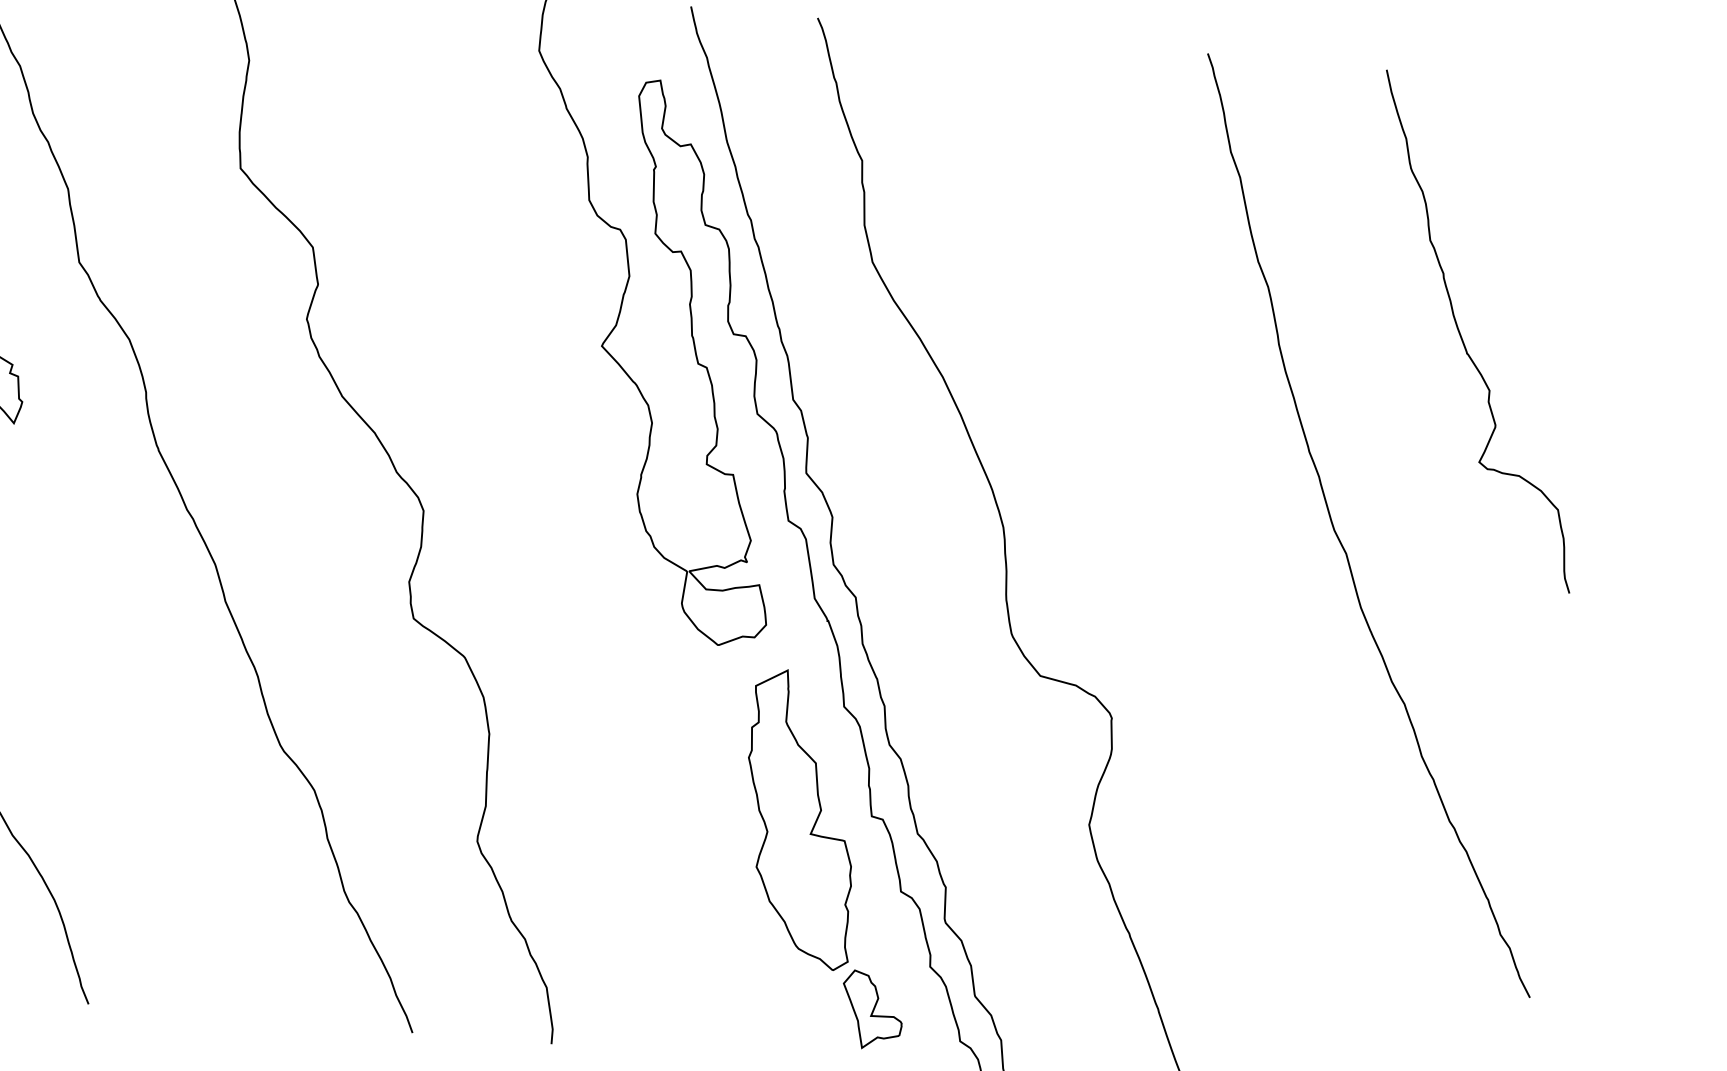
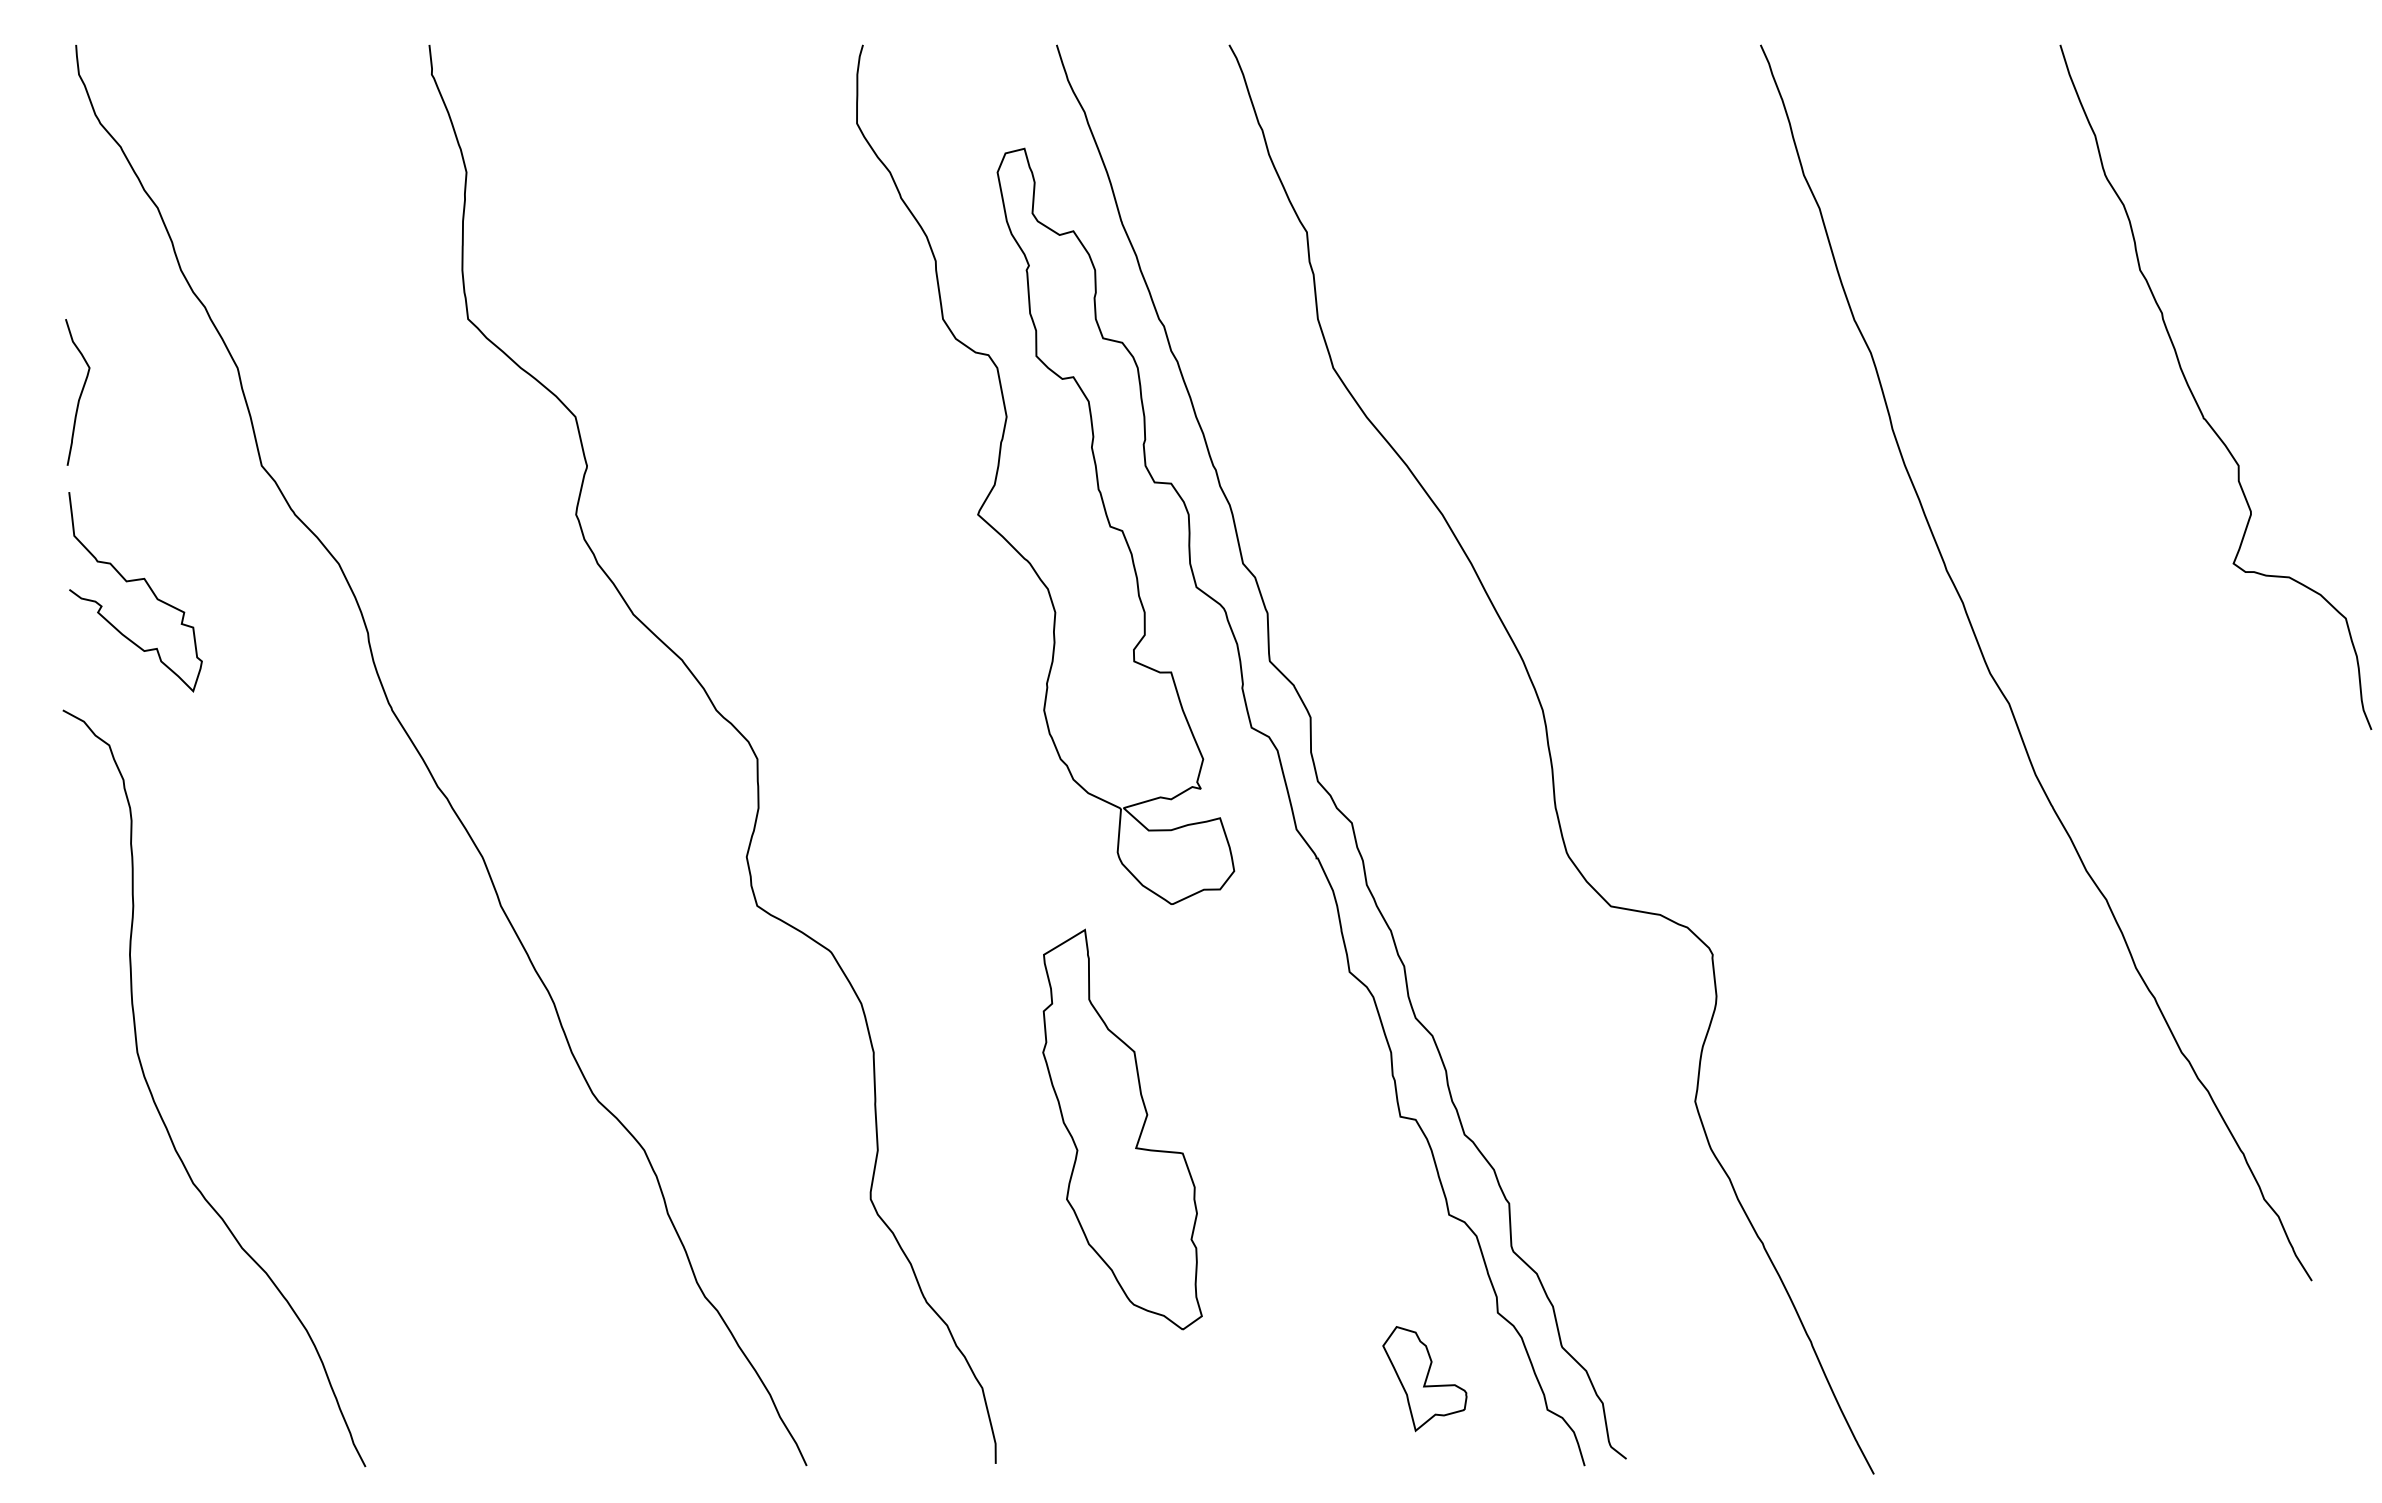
curve: (1461, 336) -> (2194, 396), moved
part: (801, 819) -> (1122, 1129), moved

